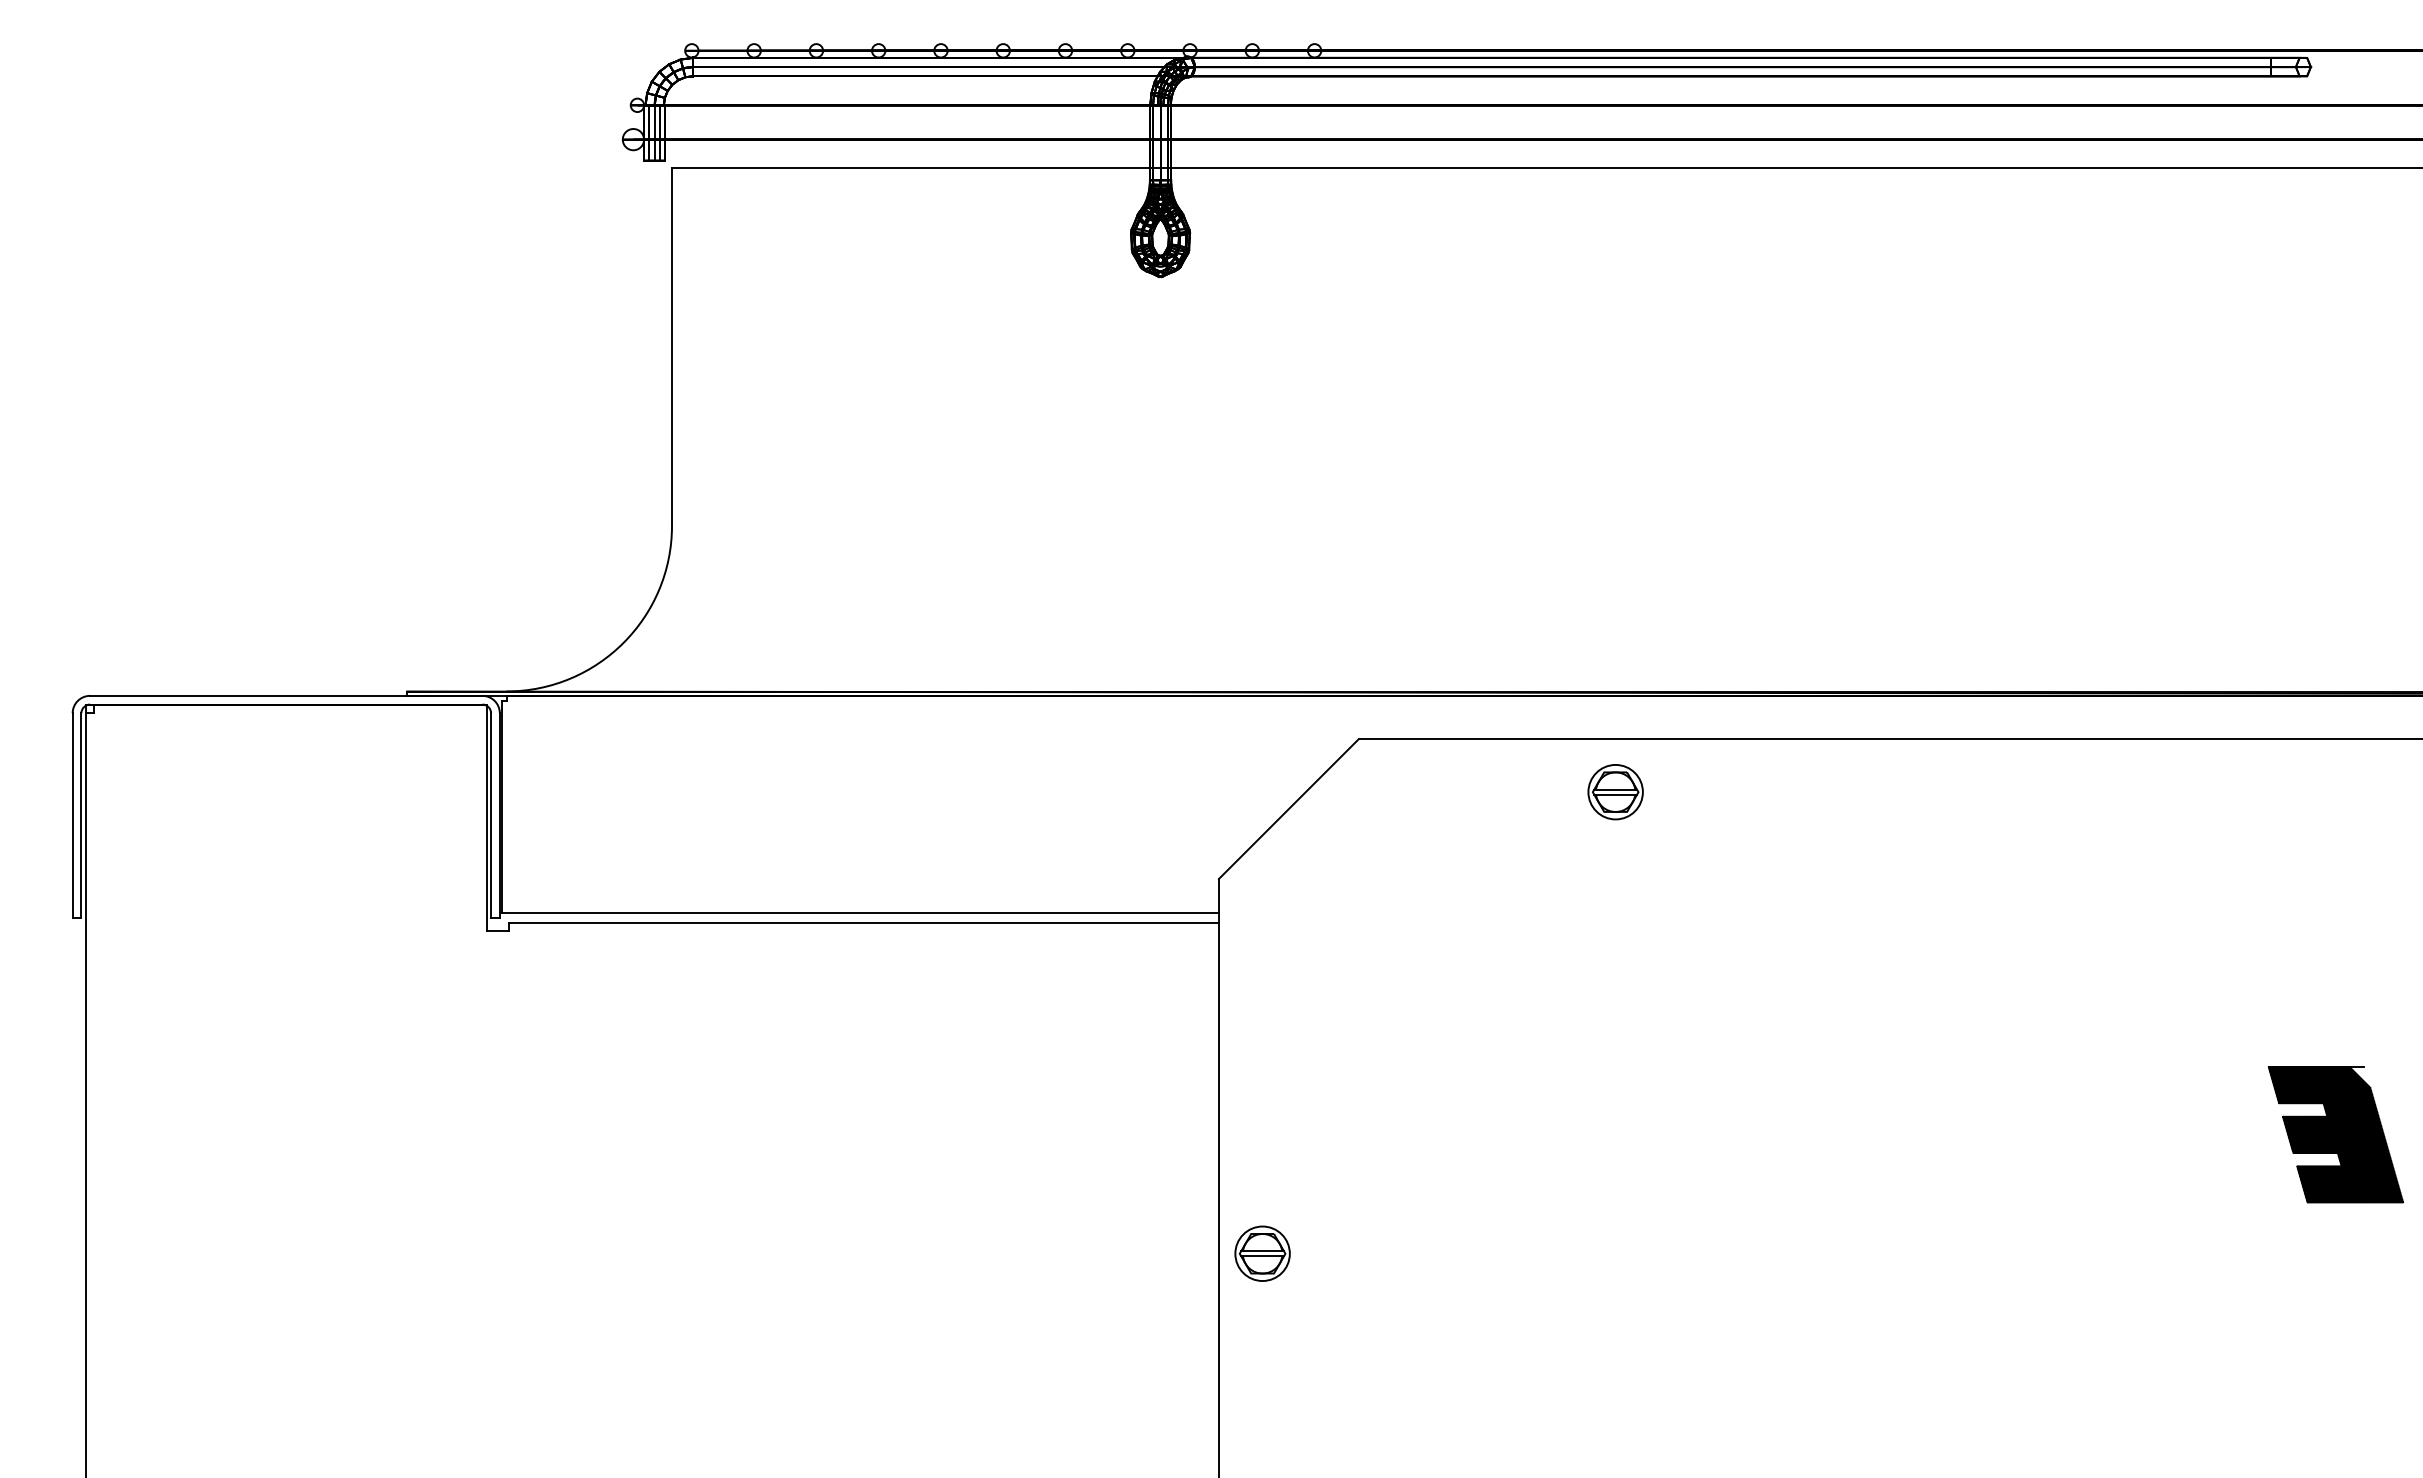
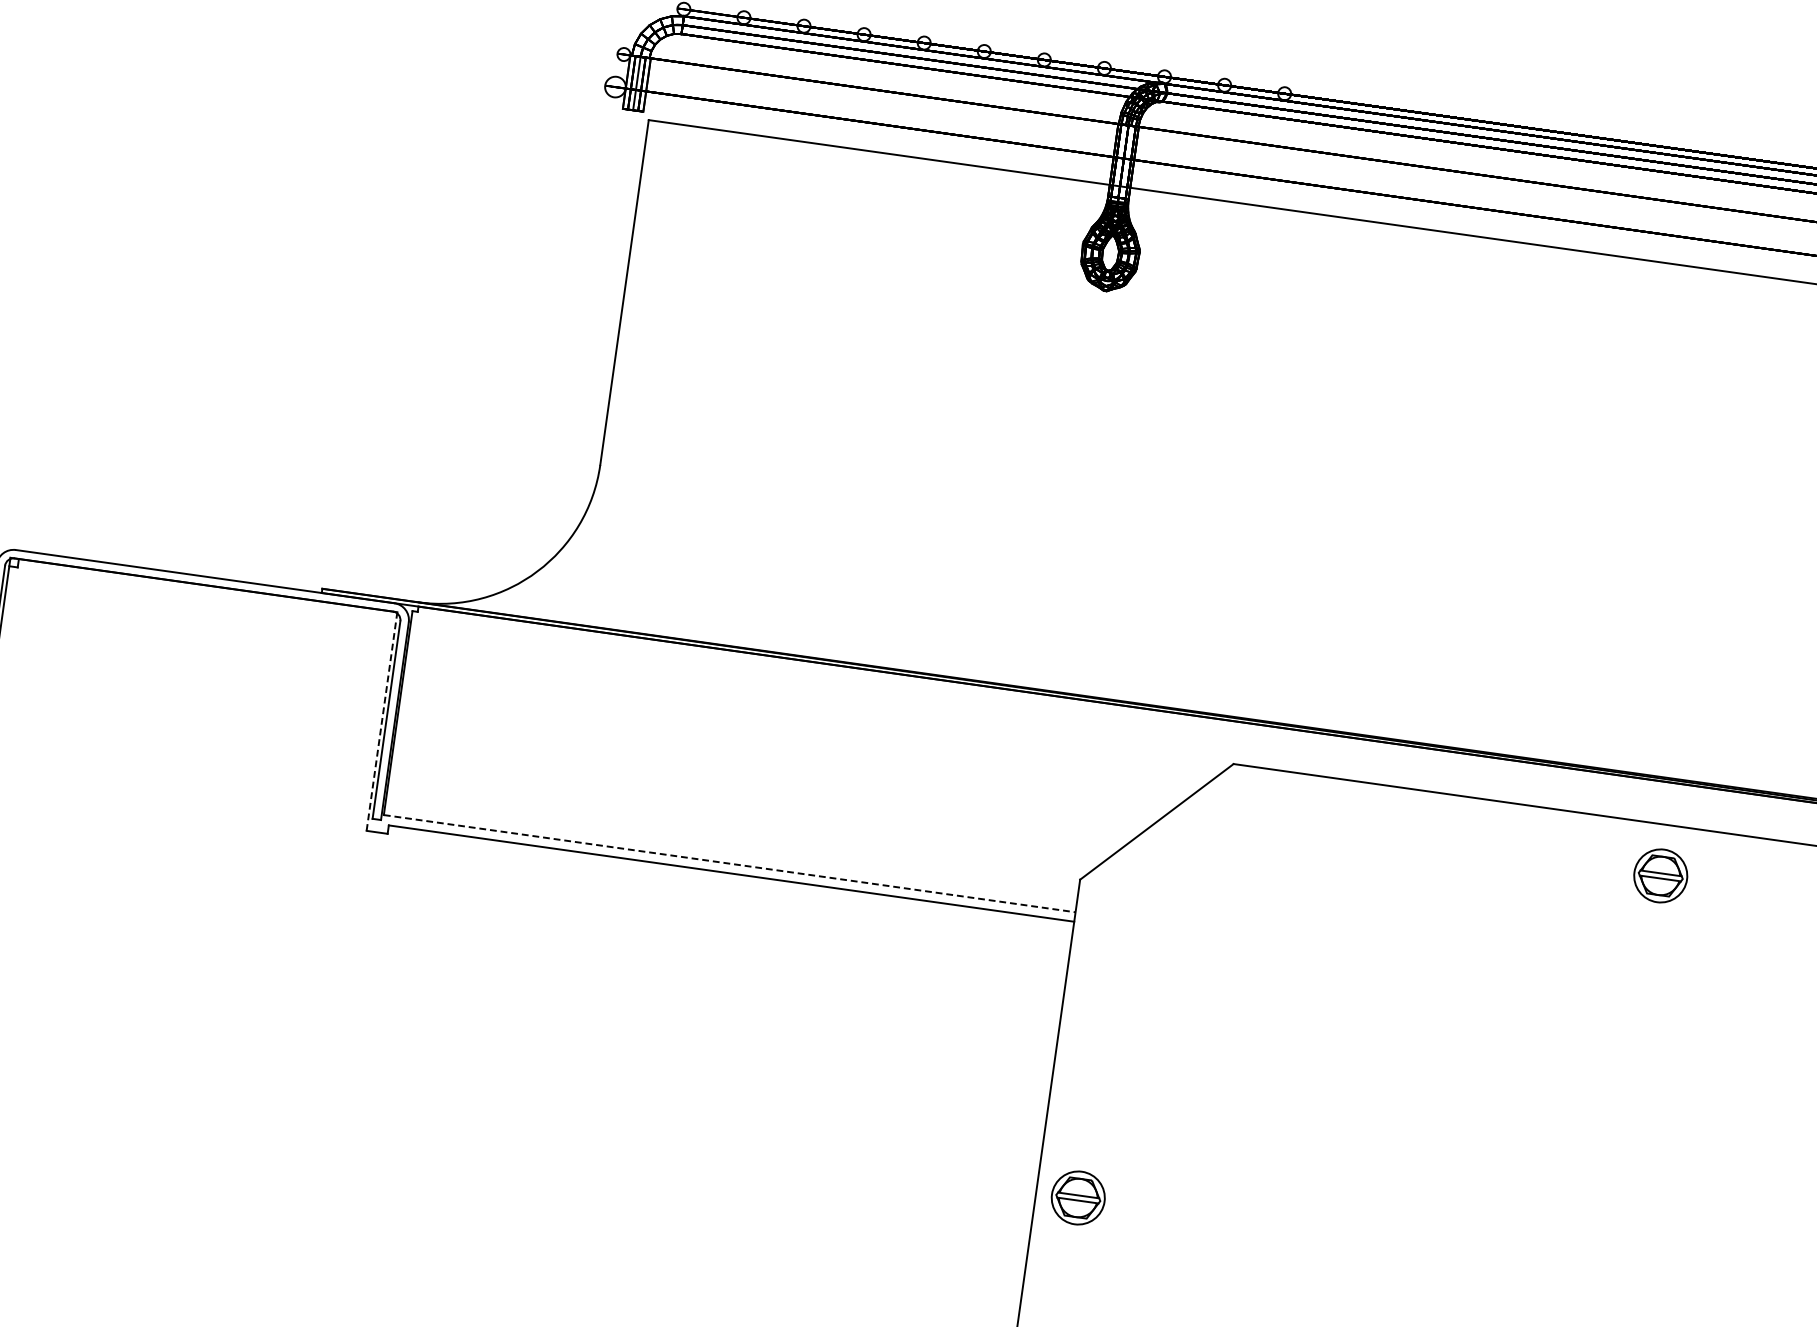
part: (1615, 792) -> (1660, 876), moved
line: (486, 817) -> (381, 721), solid -> dashed
line: (860, 912) -> (729, 863), solid -> dashed
part: (1262, 1253) -> (1078, 1197), moved

